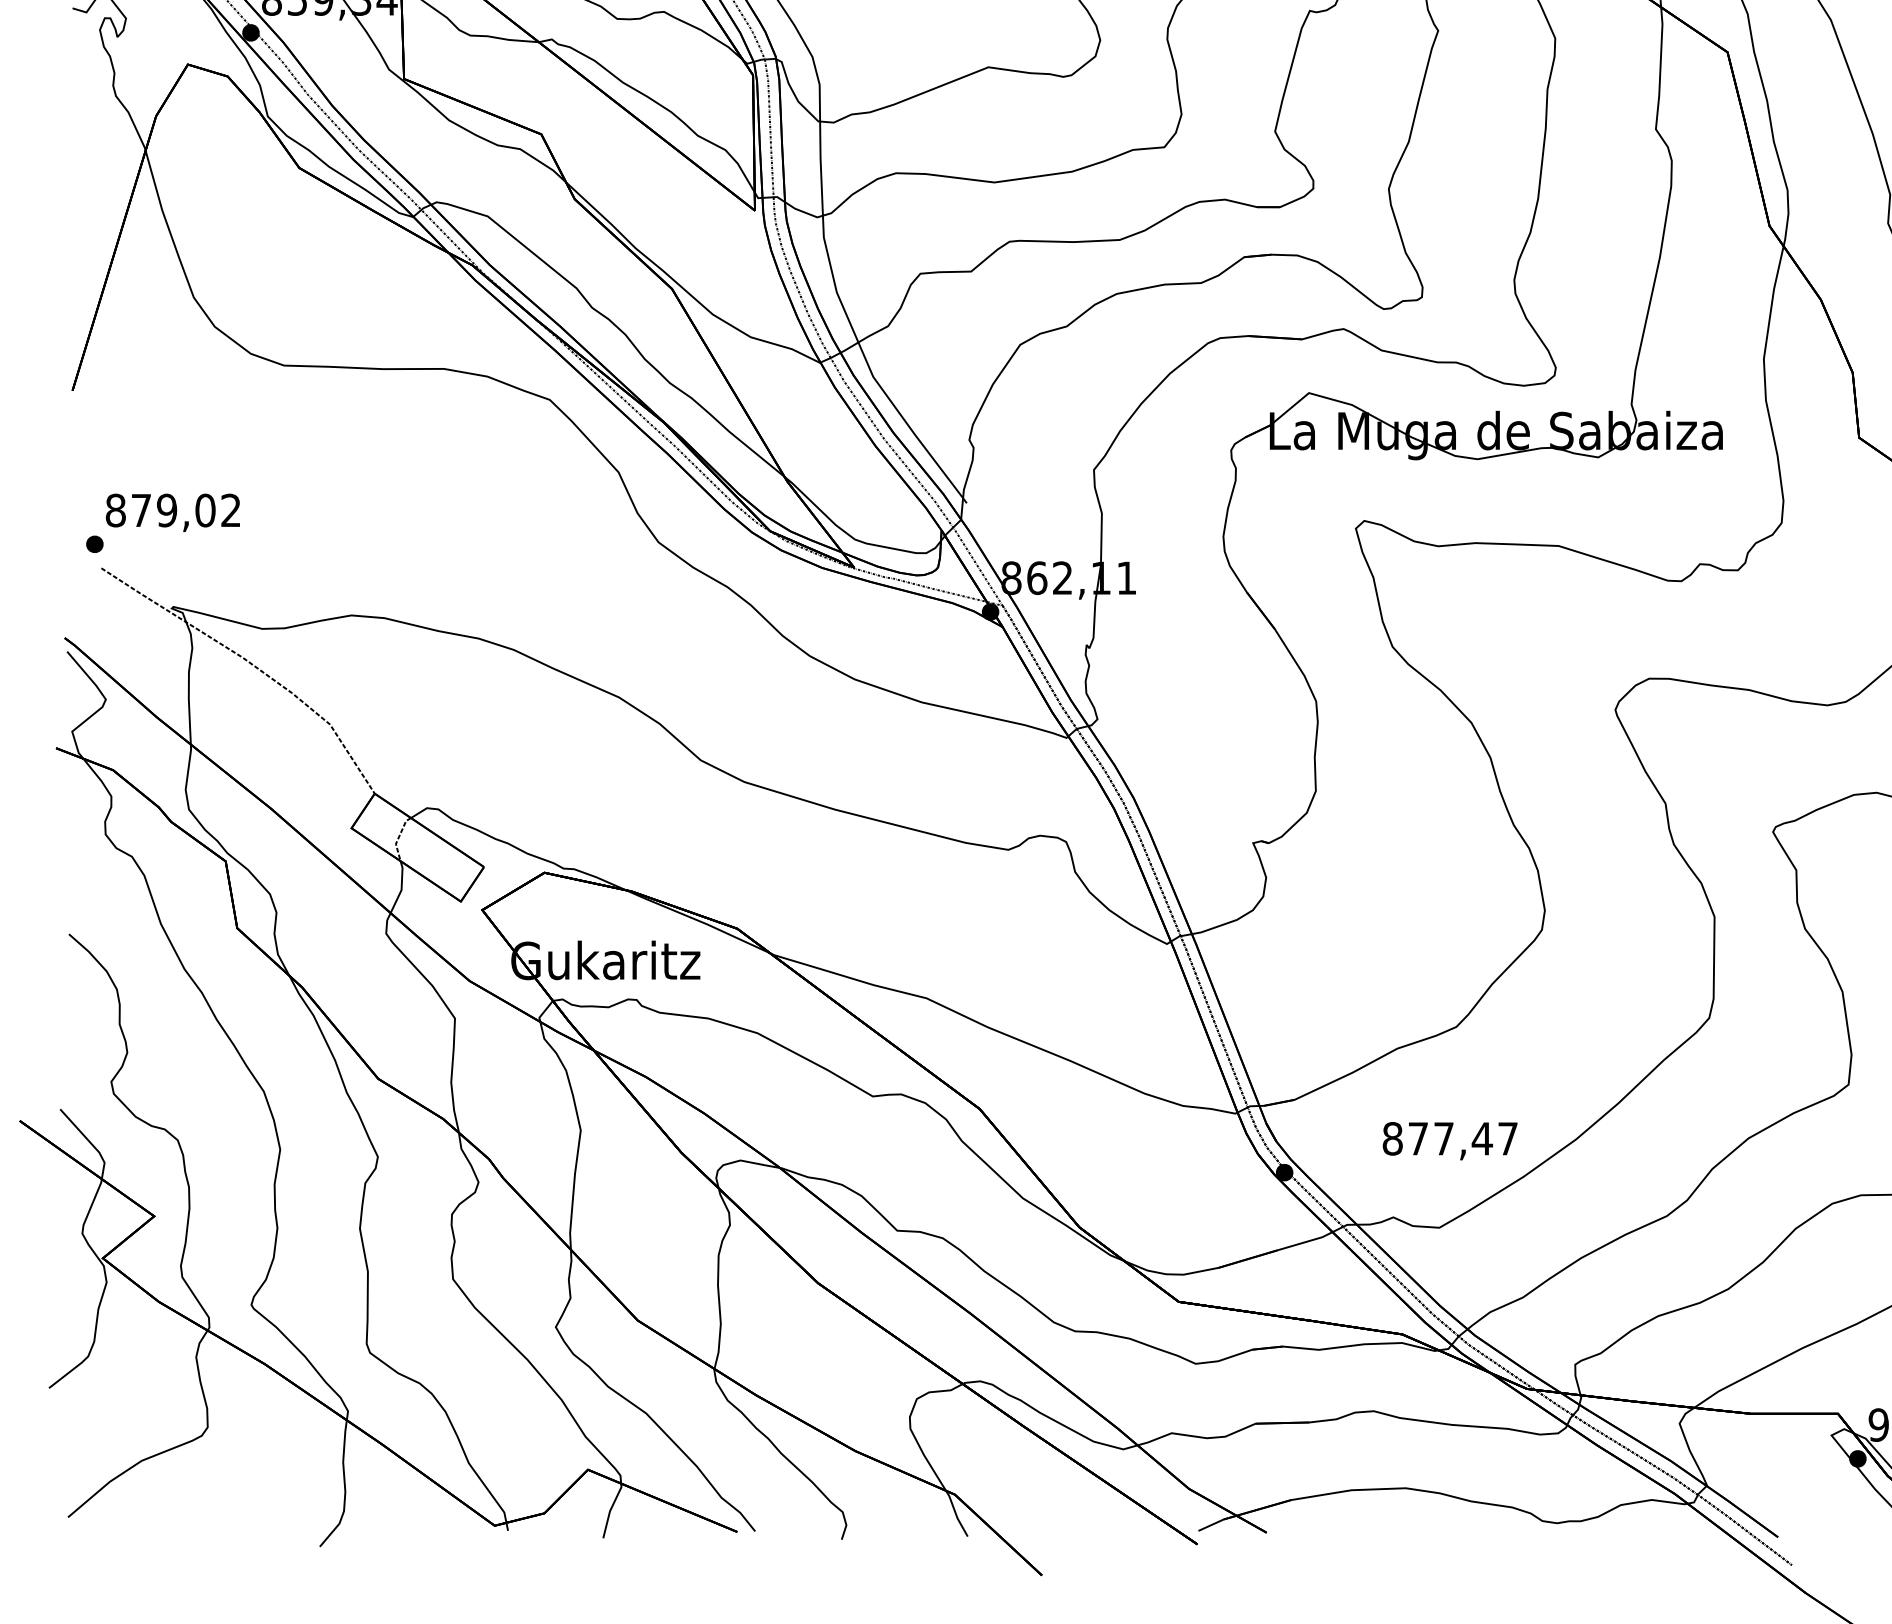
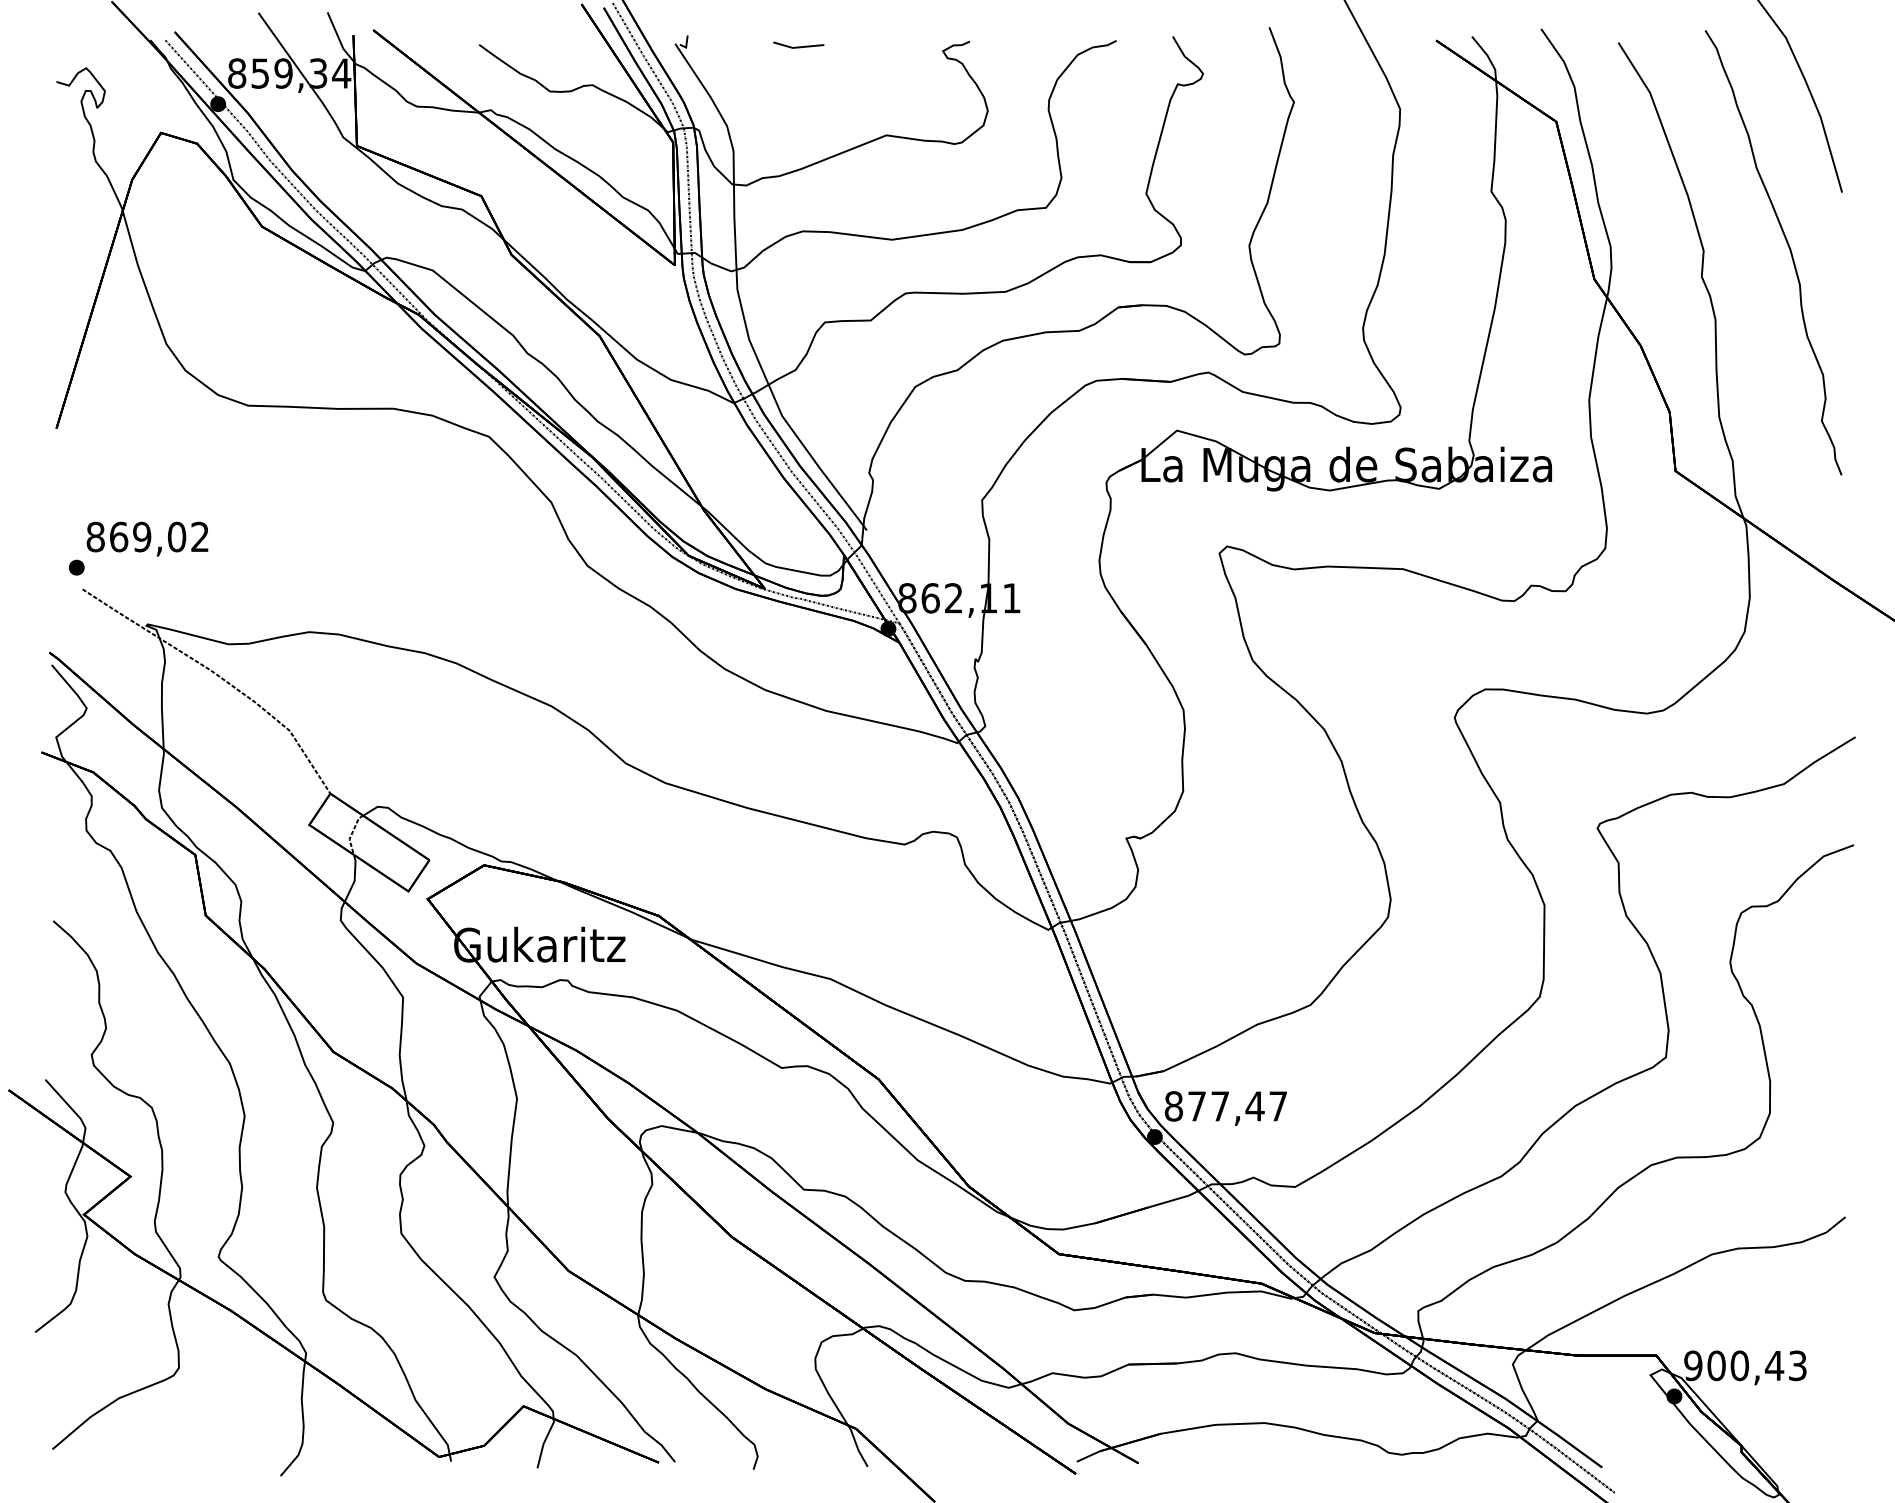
text: (142, 509) -> (119, 536), 879,02 -> 869,02
text: (1449, 1141) -> (1225, 1108), moved

